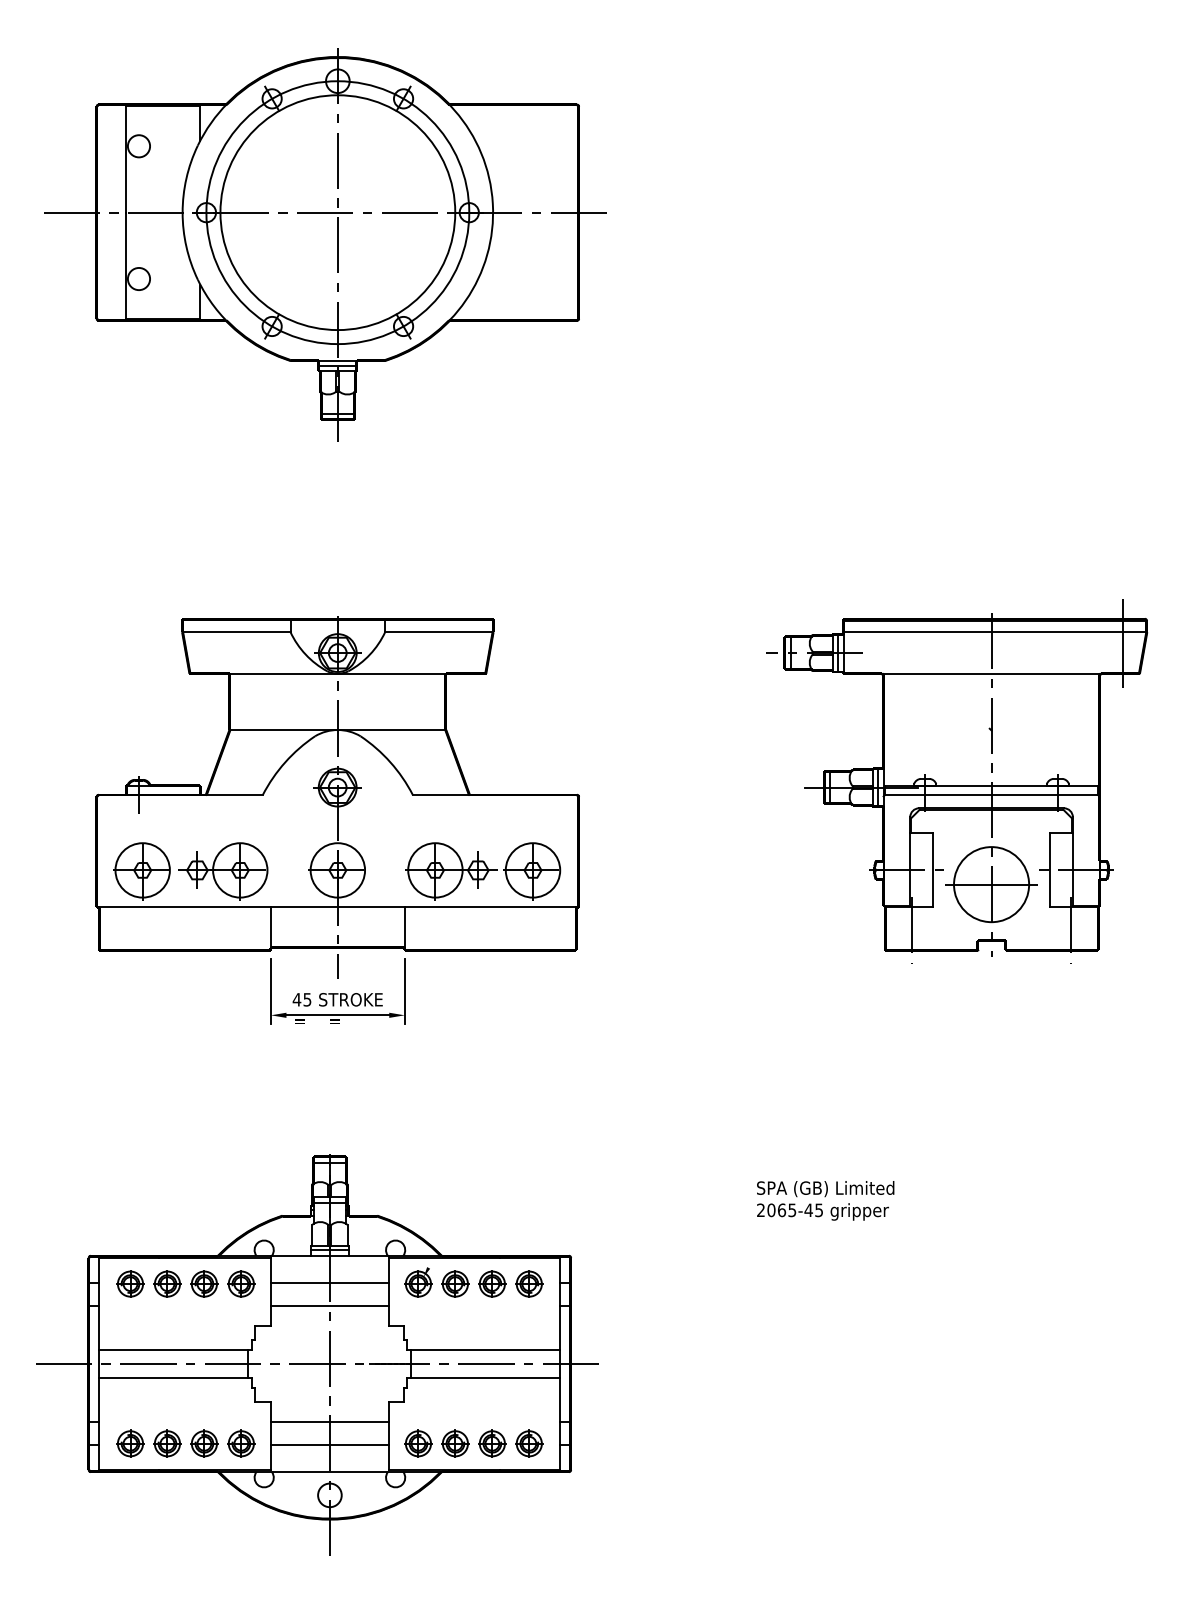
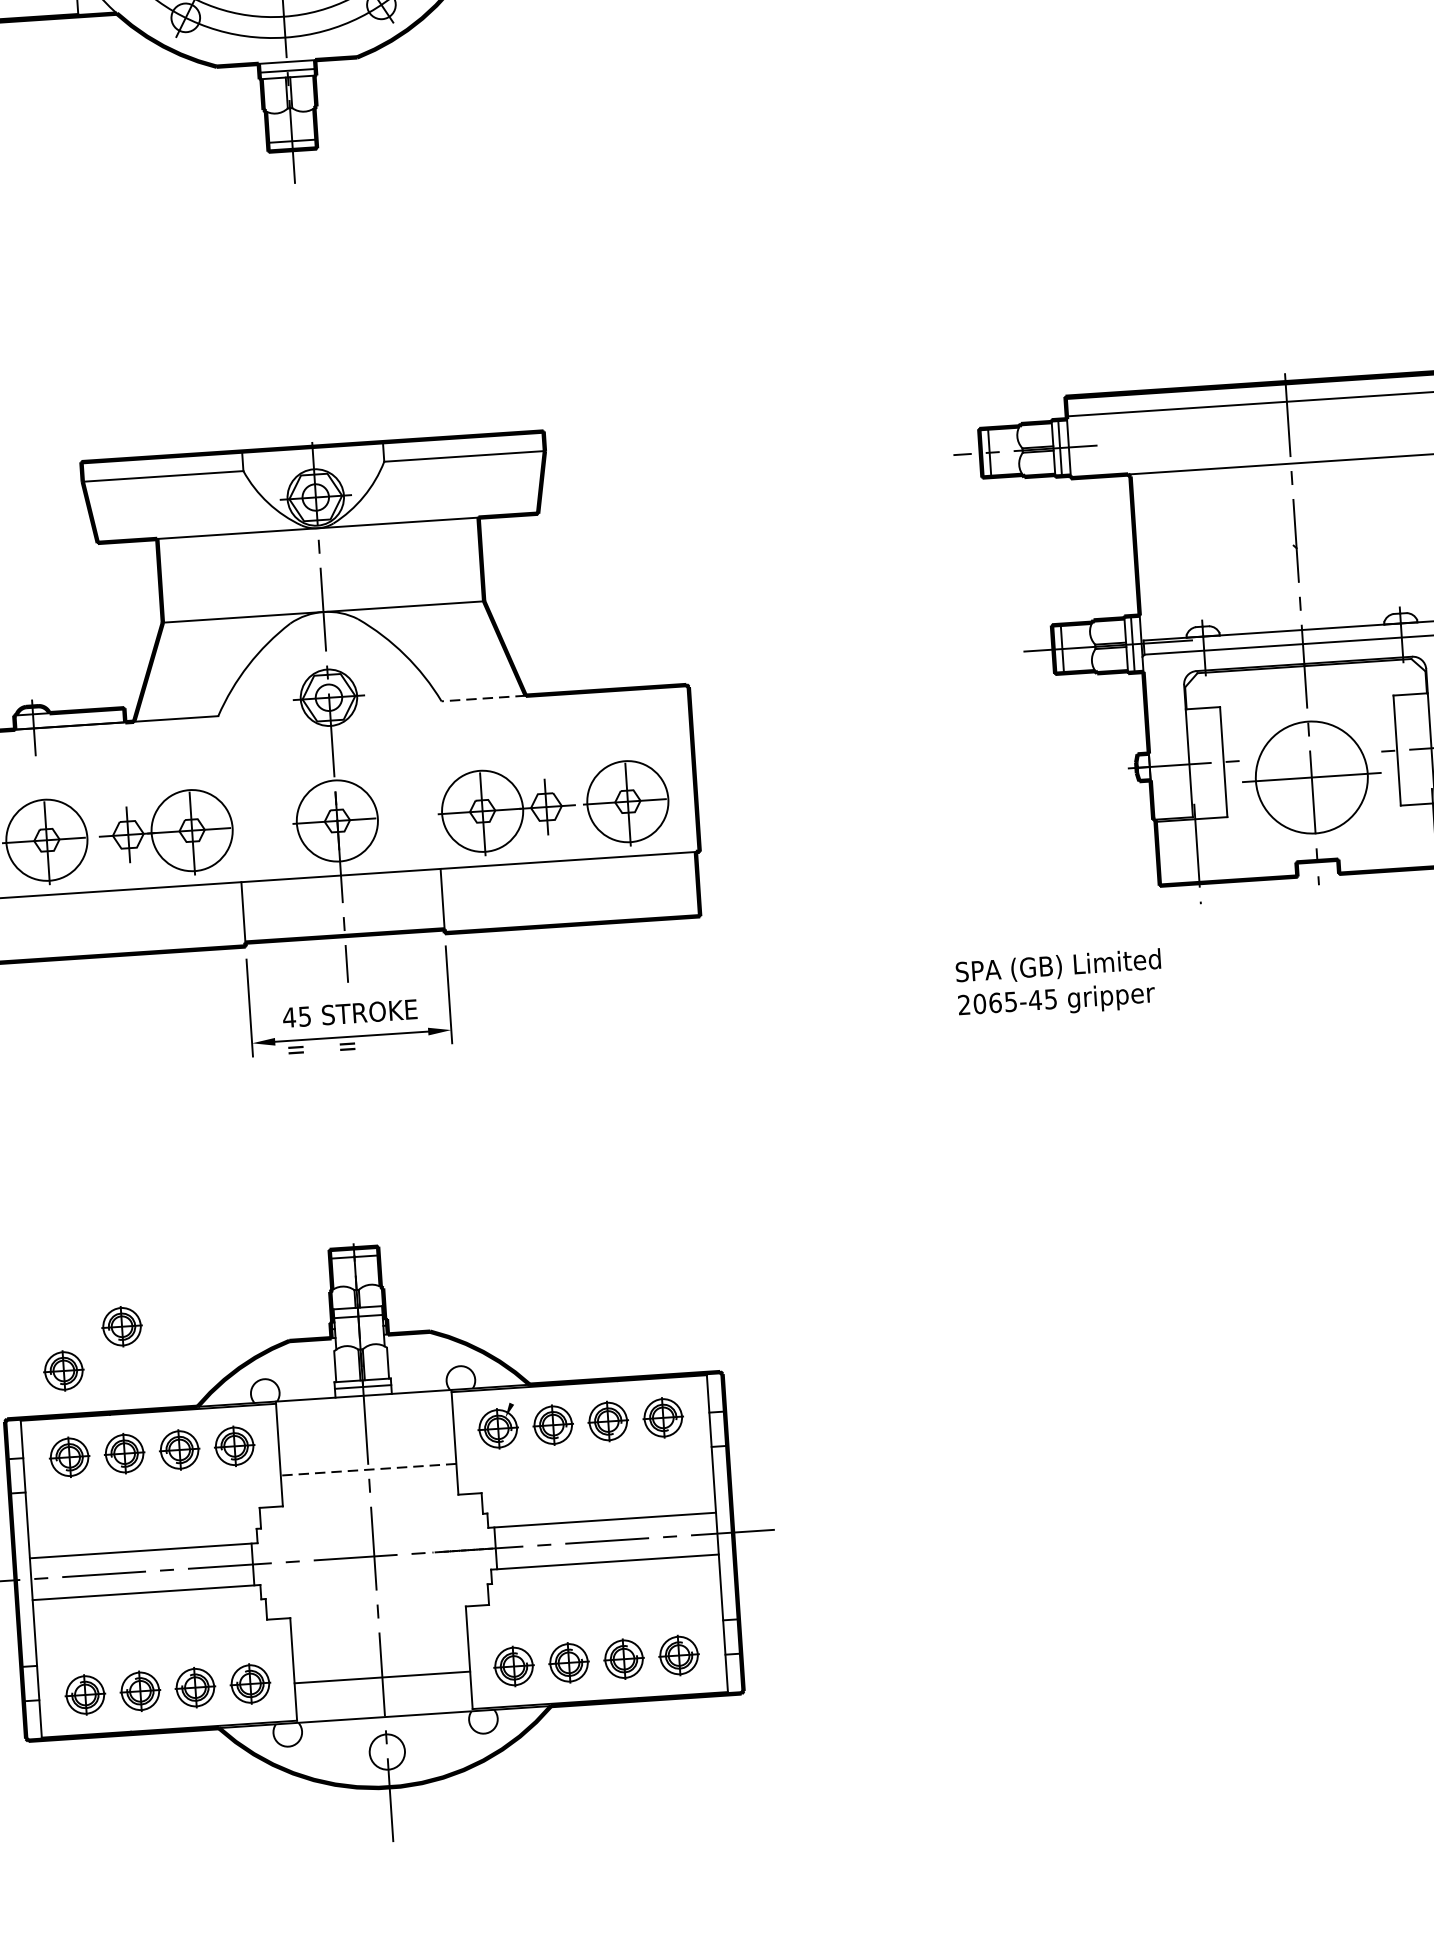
line: (440, 795) -> (482, 699), solid -> dashed
part: (171, 1198) -> (122, 1325), added
text: (825, 1200) -> (1059, 983), moved
part: (130, 1225) -> (63, 1370), added
line: (329, 1282) -> (365, 1435), removed
line: (329, 1305) -> (367, 1469), solid -> dashed
line: (329, 1422) -> (379, 1643), removed

